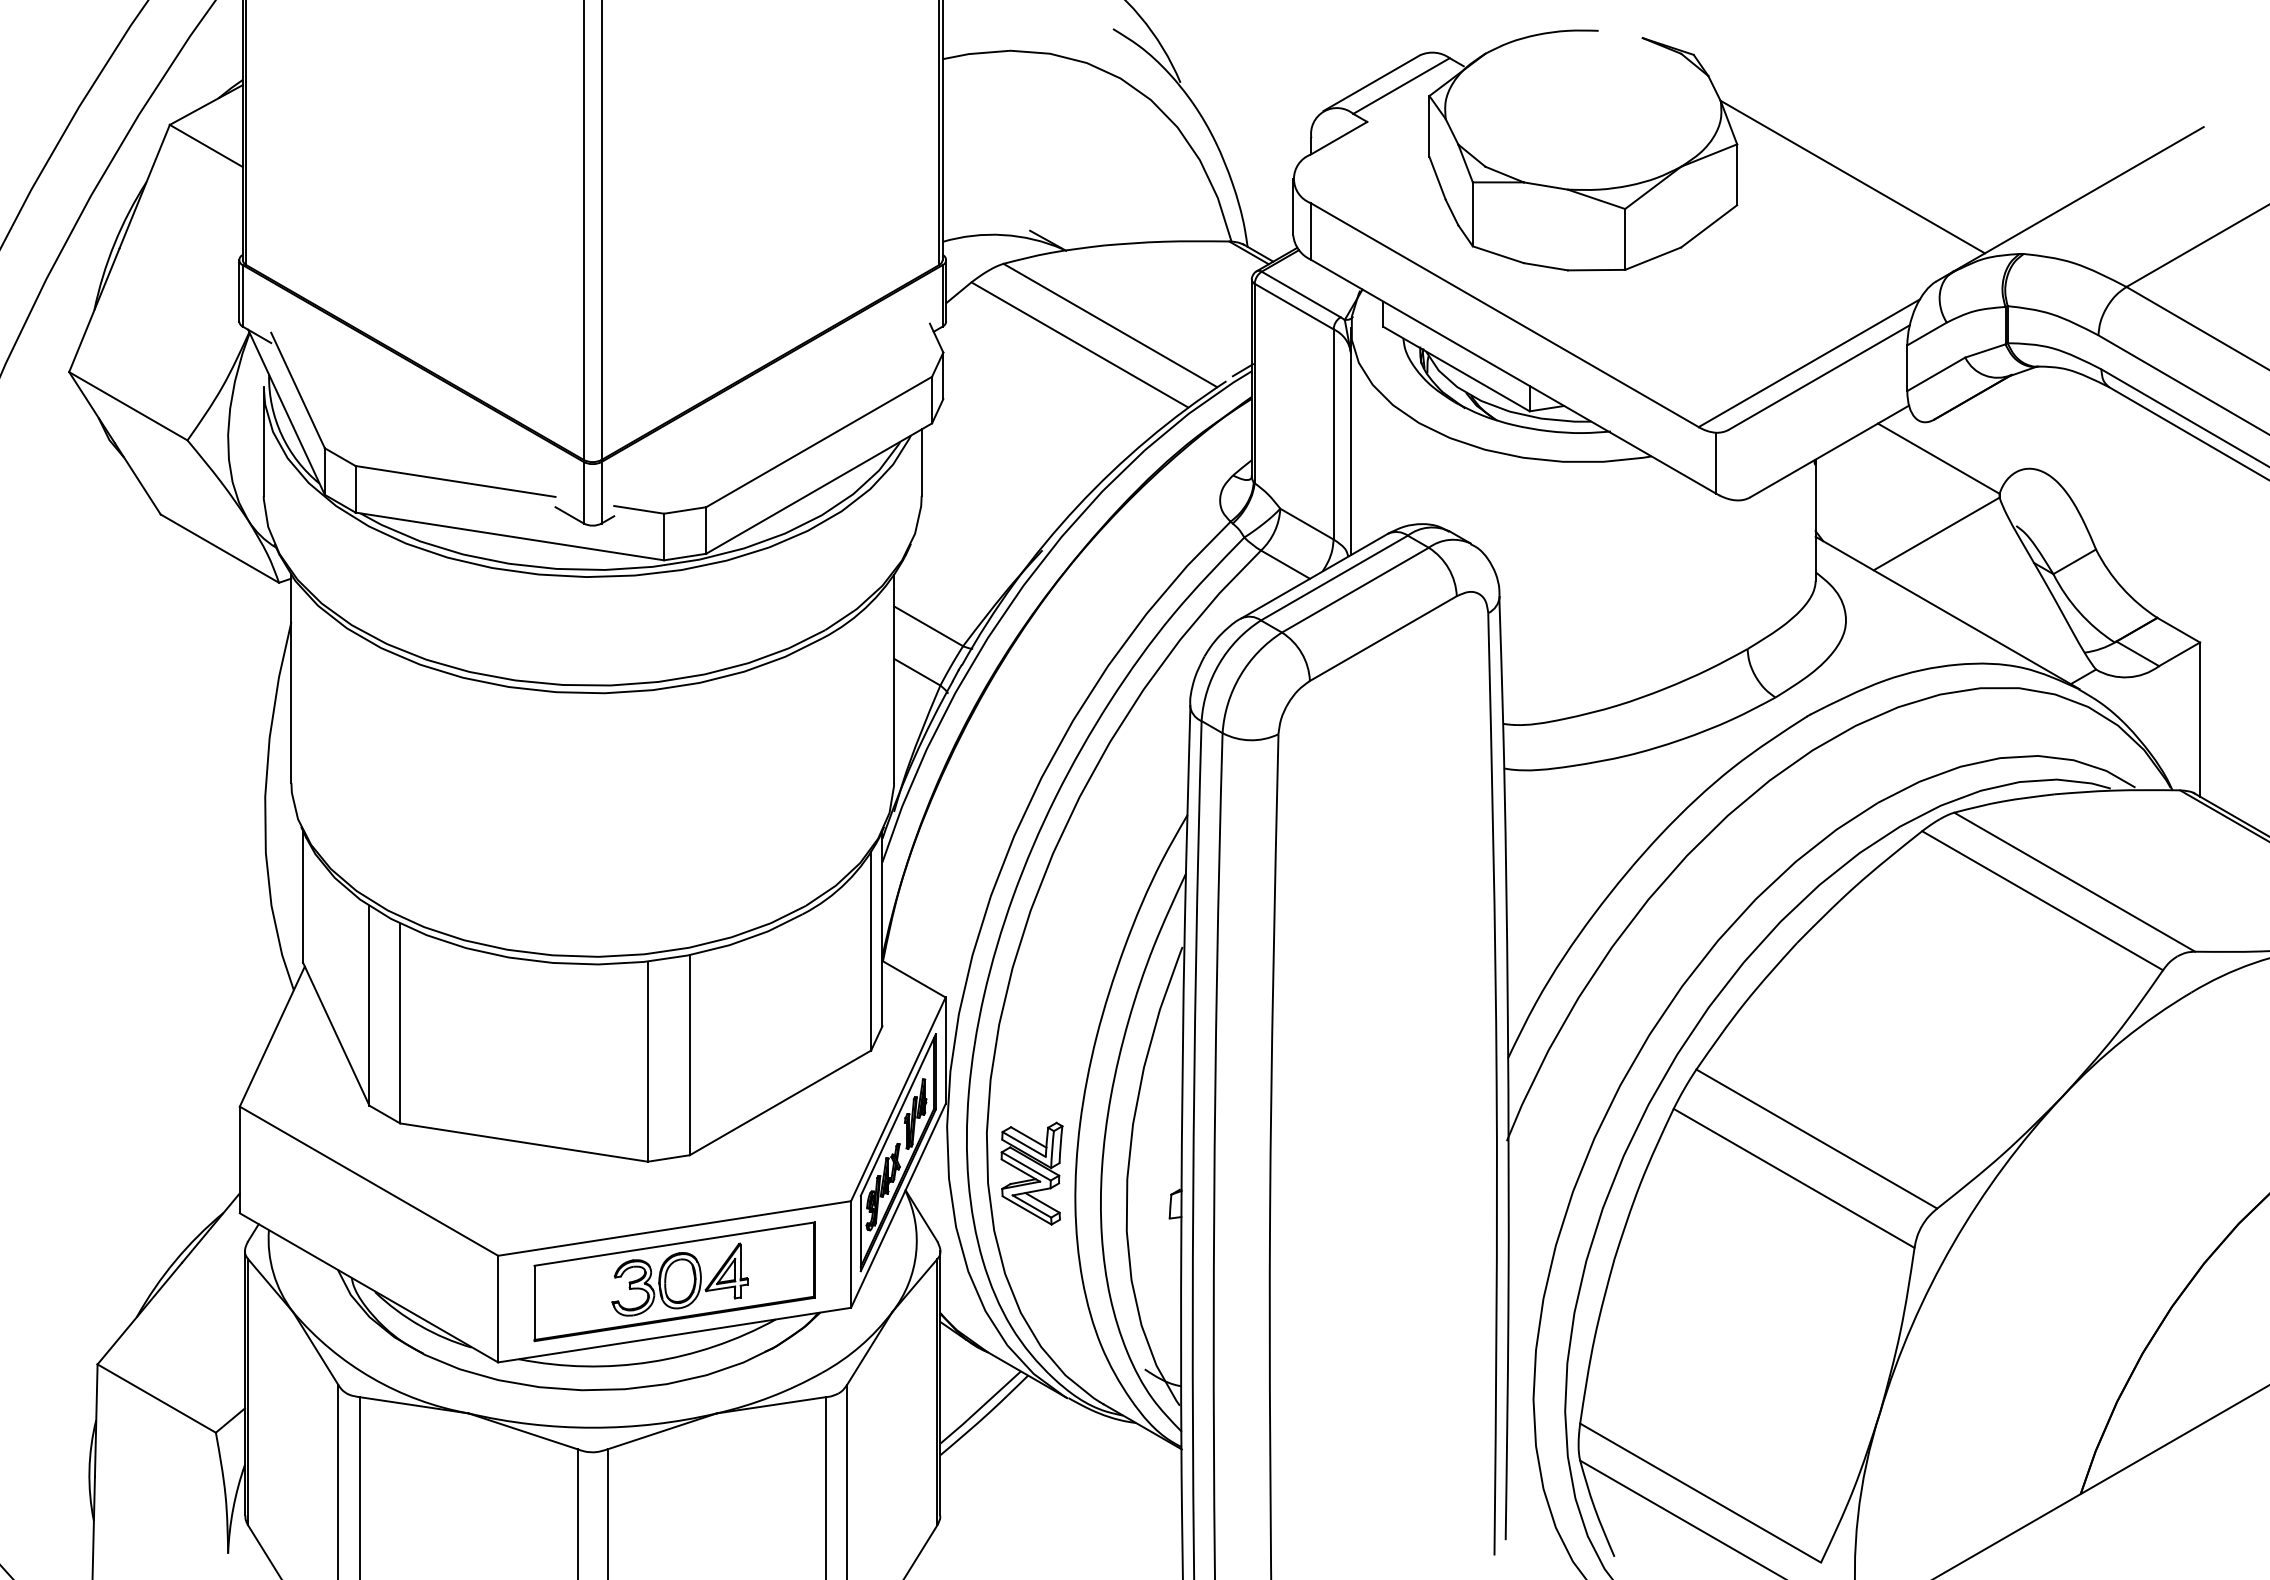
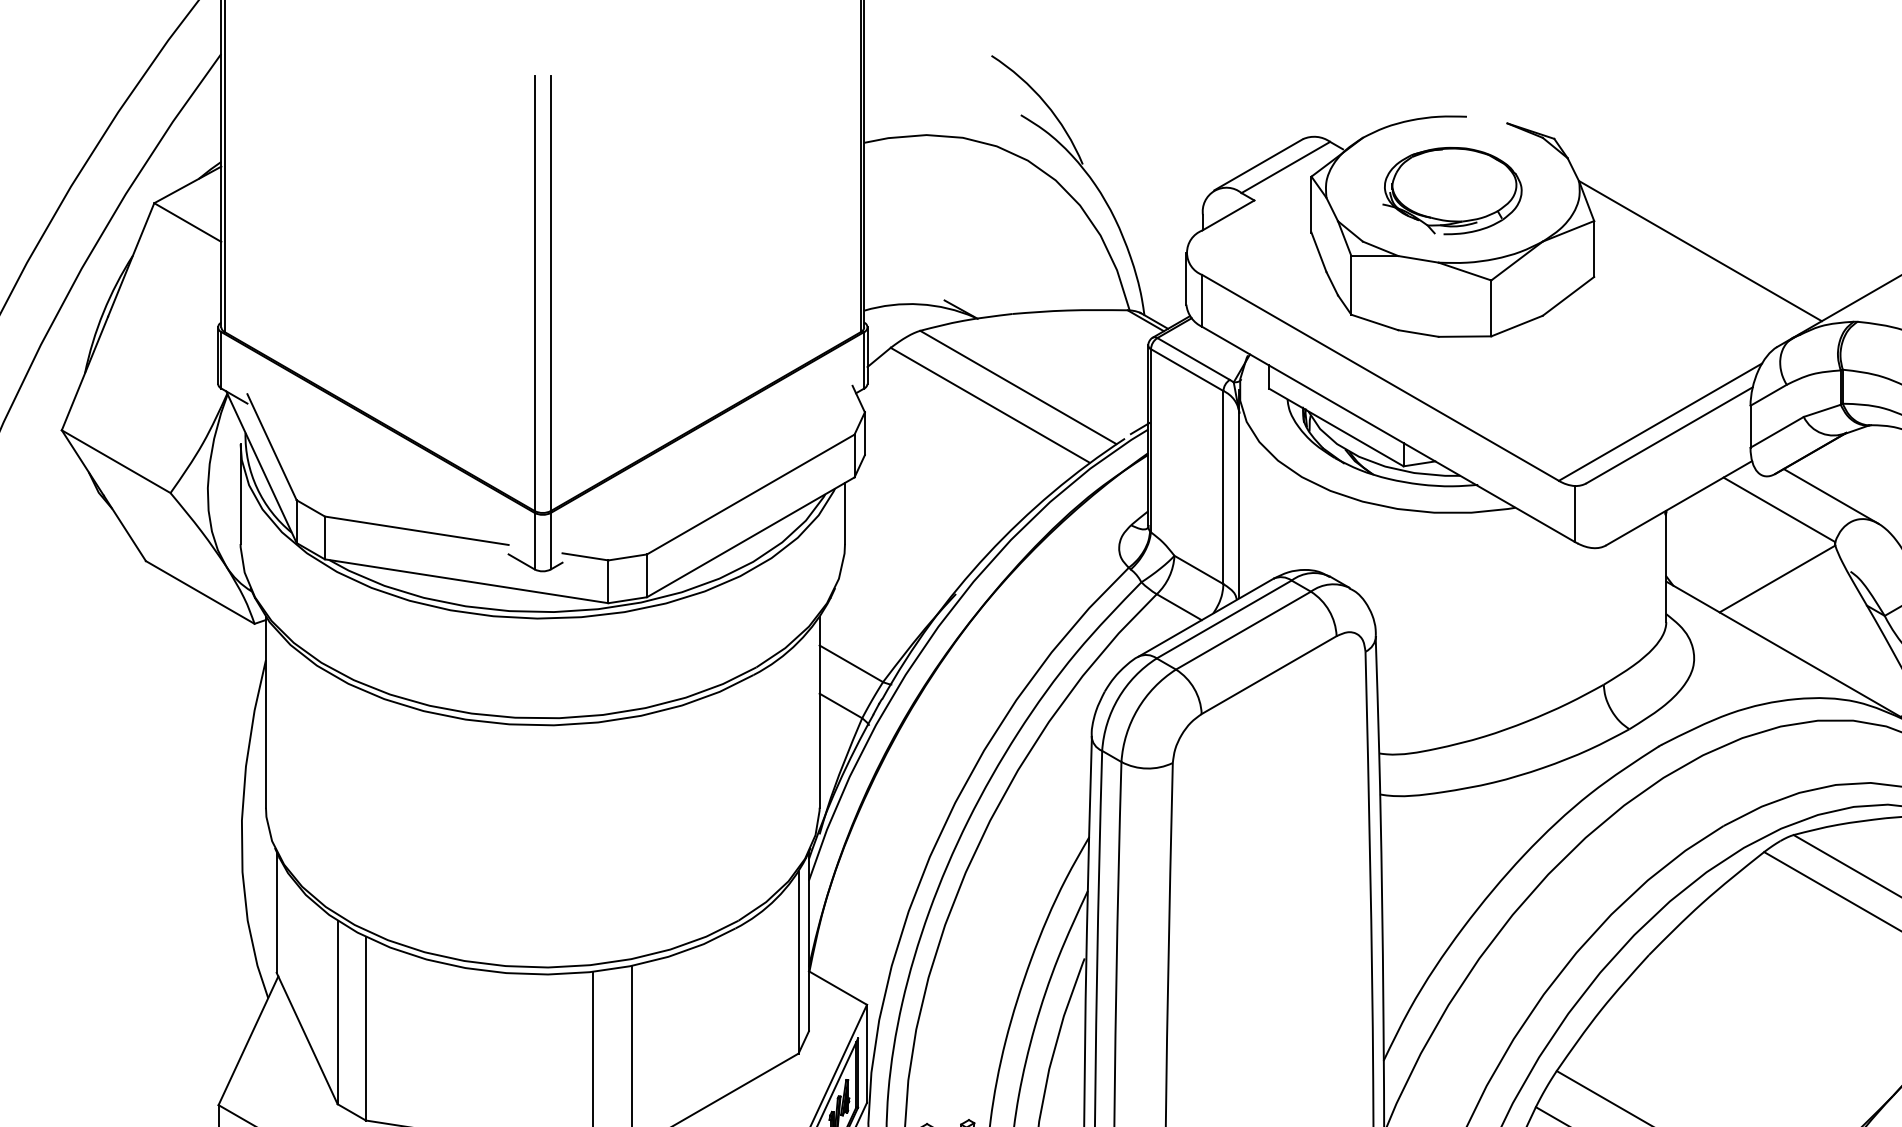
part: (1582, 111) -> (1452, 190), added
line: (1994, 443) -> (1830, 495), added

